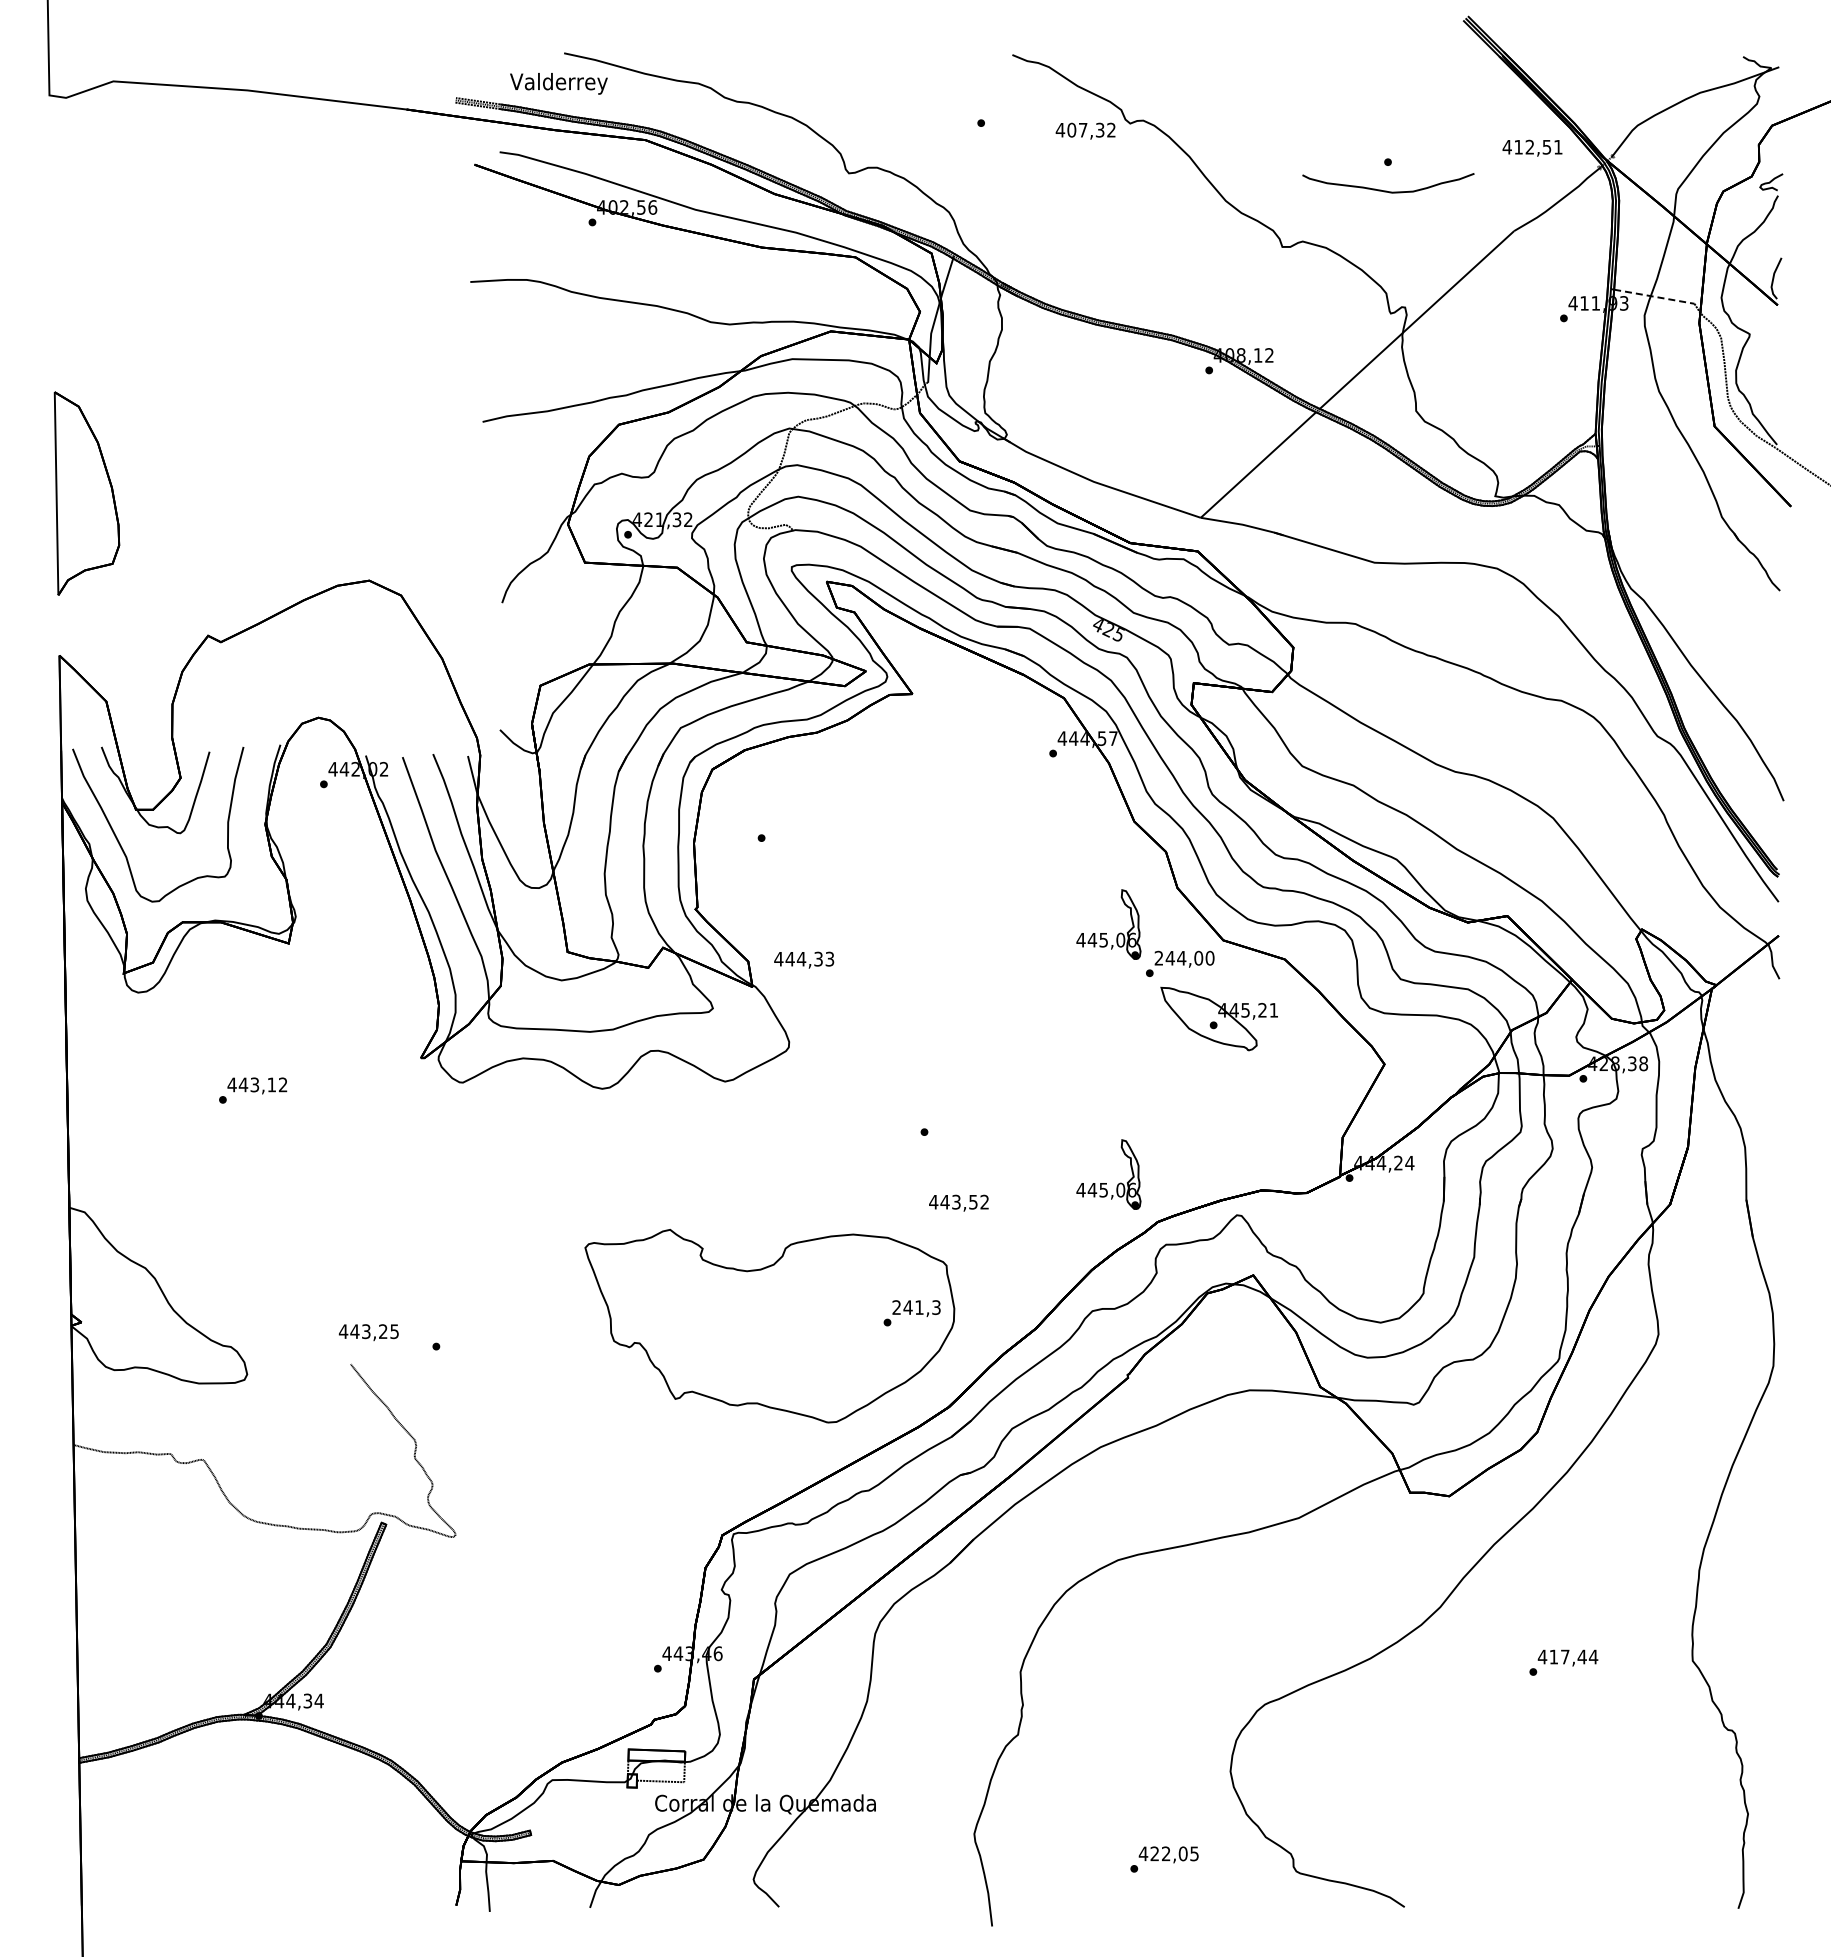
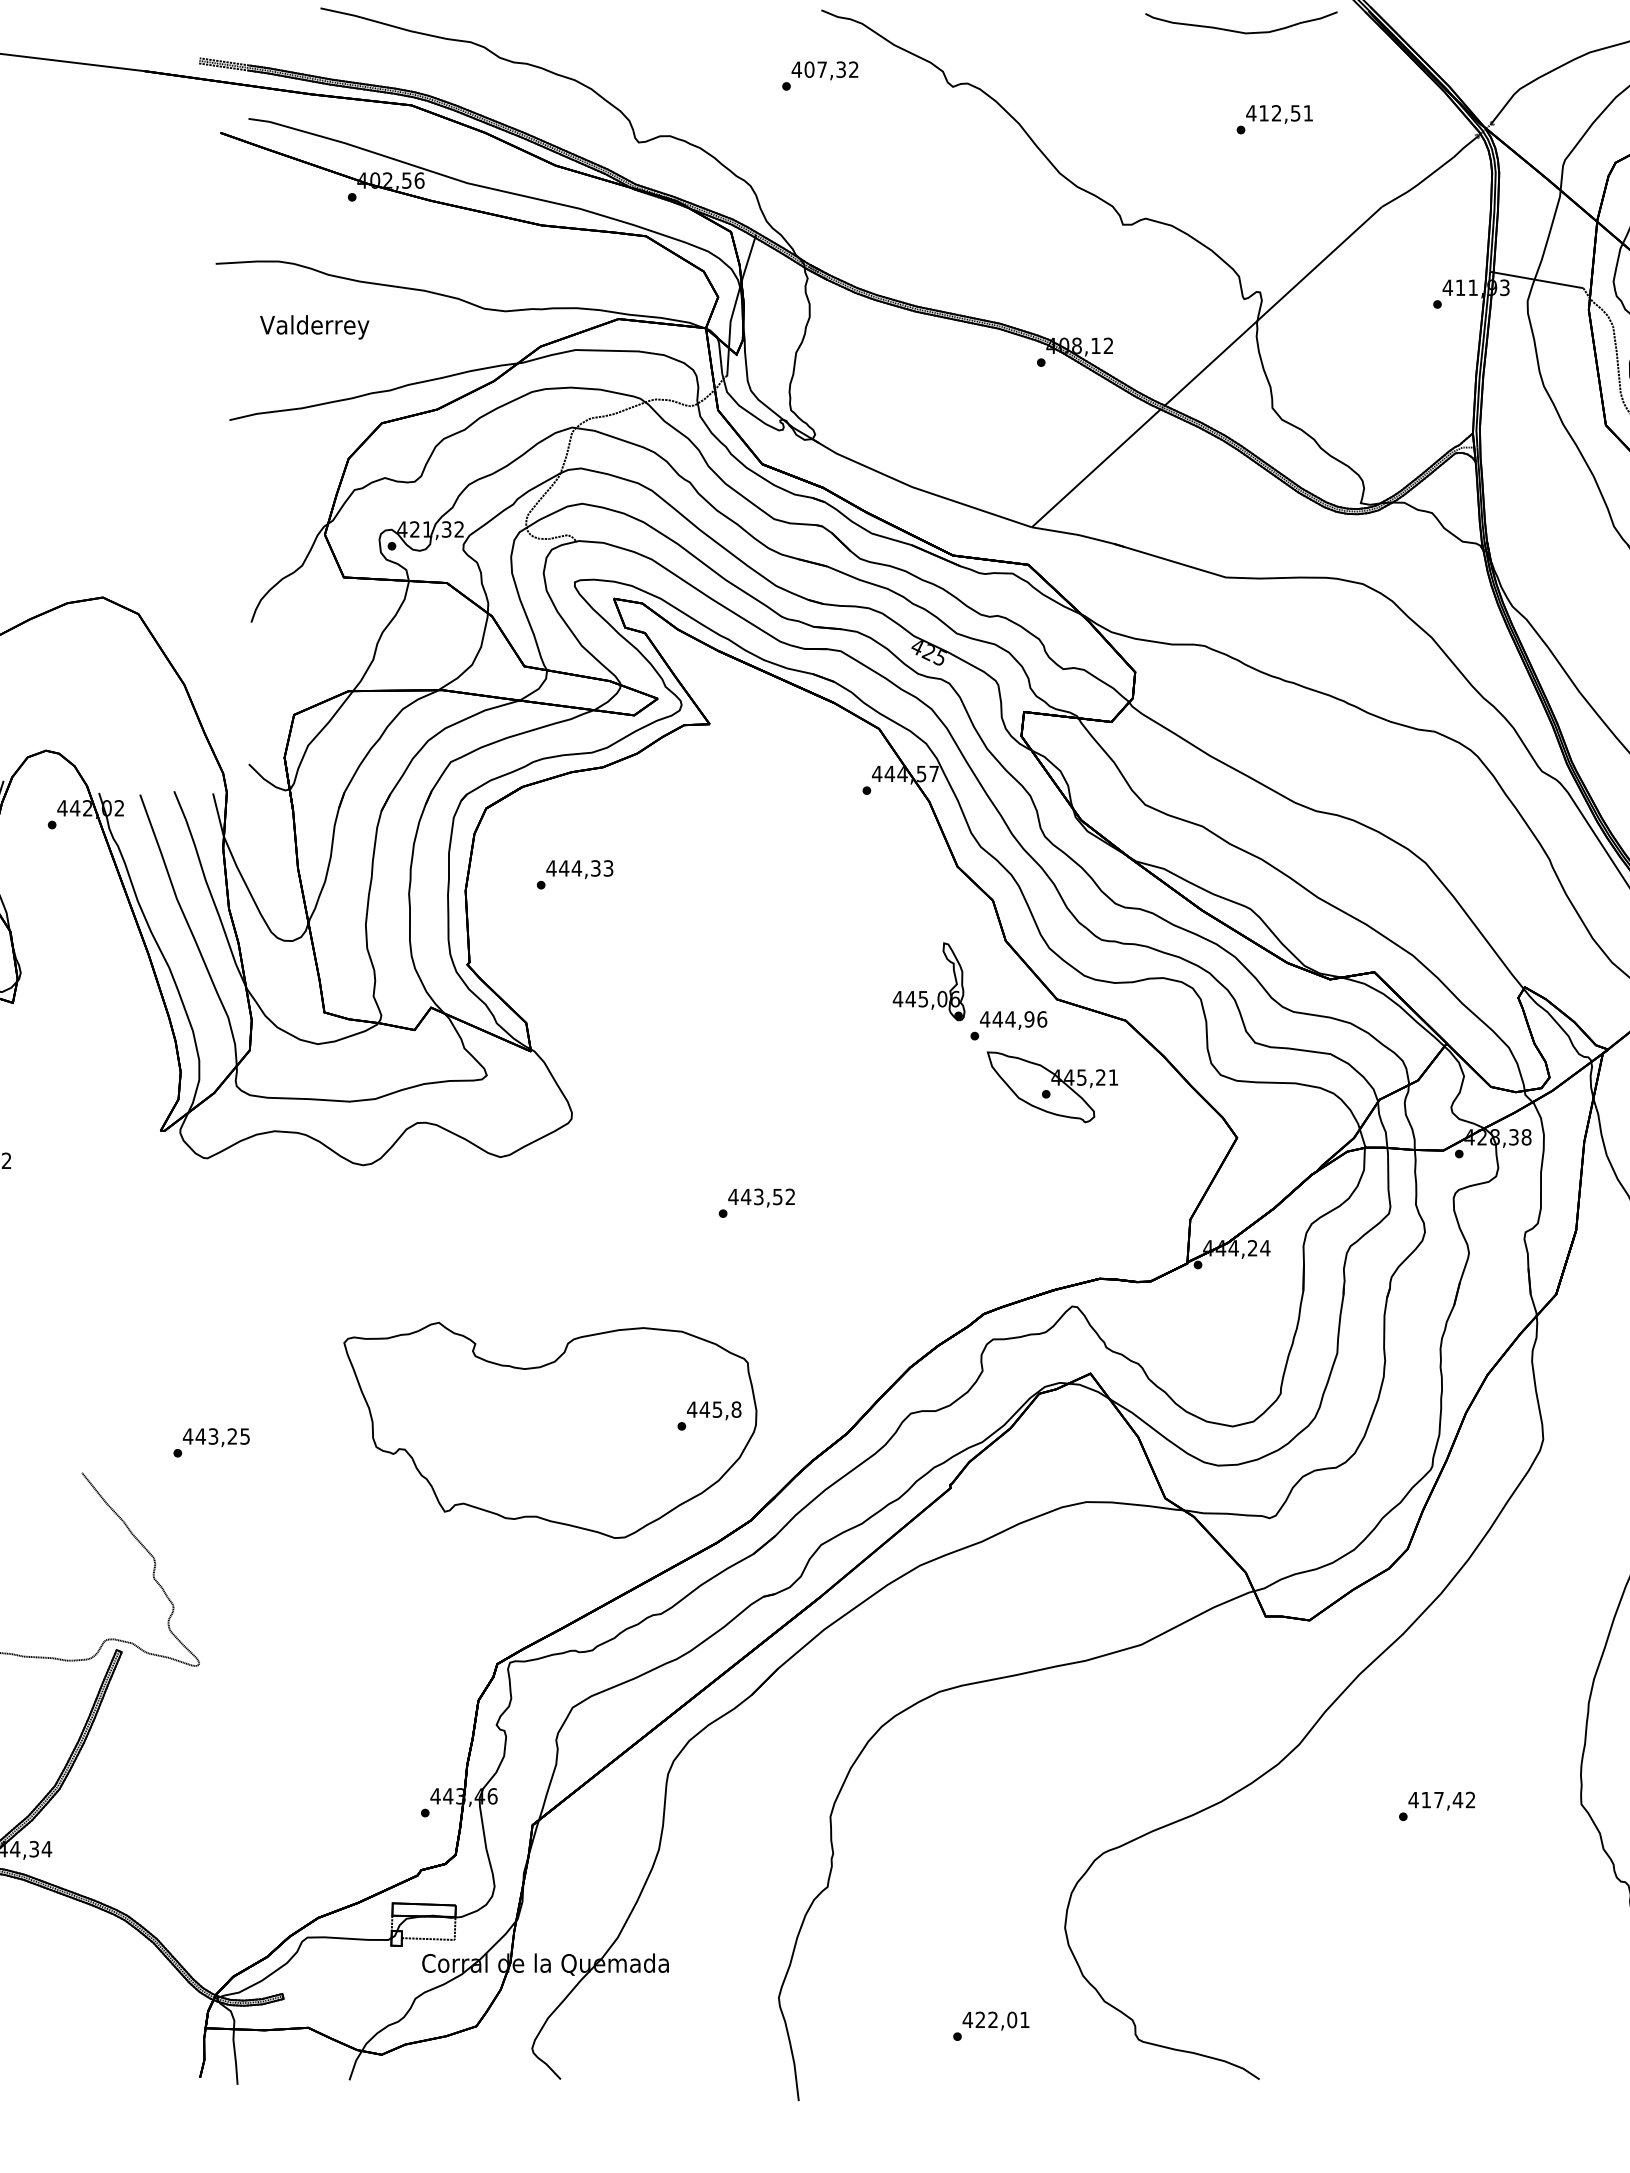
text: (558, 83) -> (314, 326), moved
text: (1085, 130) -> (824, 70), moved
text: (1532, 147) -> (1279, 113), moved
curve: (1386, 190) -> (1239, 30), moved
line: (1654, 296) -> (1538, 280), dashed -> solid
text: (1184, 957) -> (1013, 1018), 244,00 -> 444,96
text: (804, 959) -> (580, 868), moved
part: (1106, 1183) -> (926, 1271), removed
text: (958, 1202) -> (761, 1197), moved
text: (916, 1307) -> (714, 1409), 241,3 -> 445,8
text: (368, 1332) -> (215, 1437), moved
text: (1593, 1656) -> (1470, 1799), 417,44 -> 417,42
text: (1194, 1853) -> (1024, 2019), 422,05 -> 422,01

